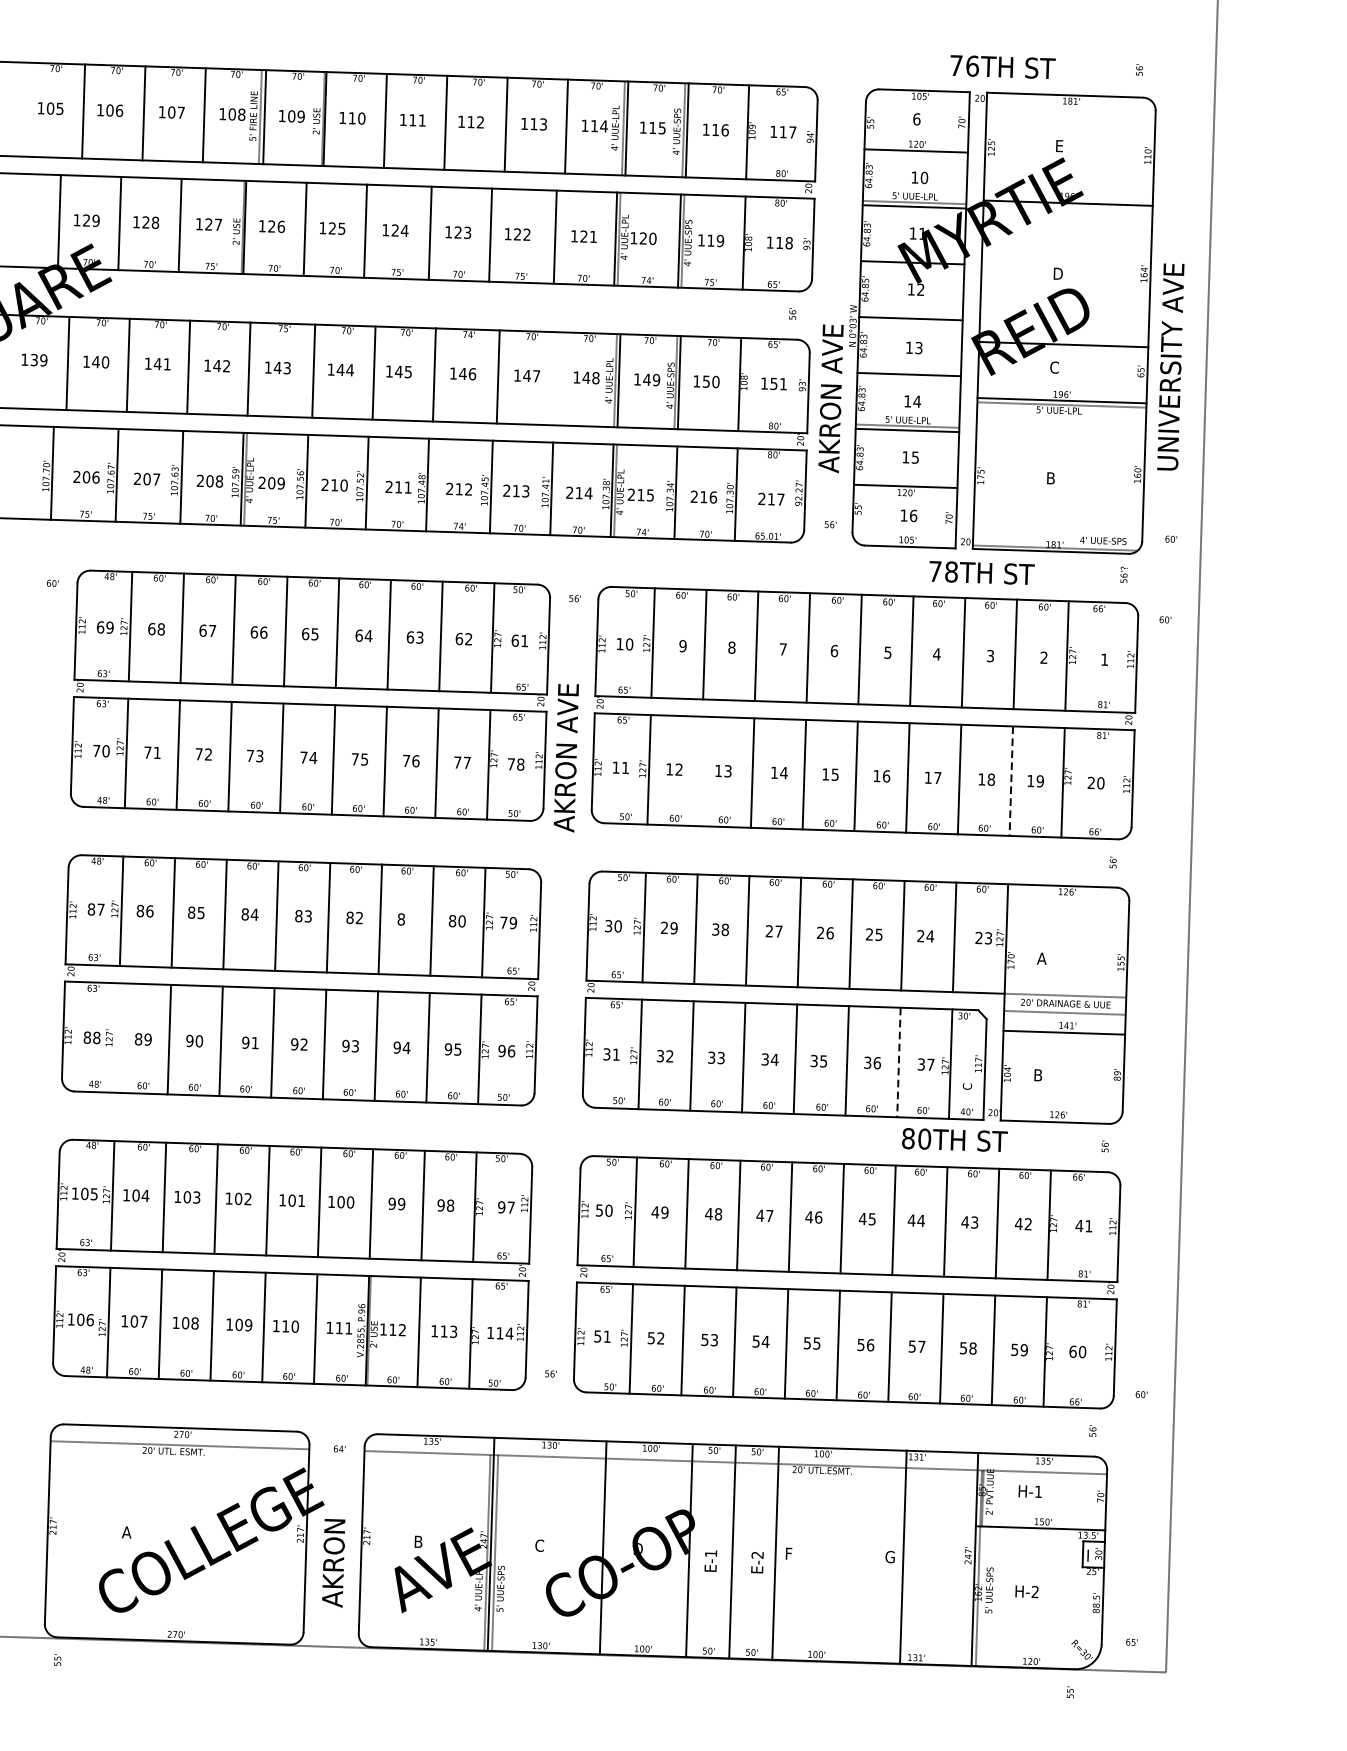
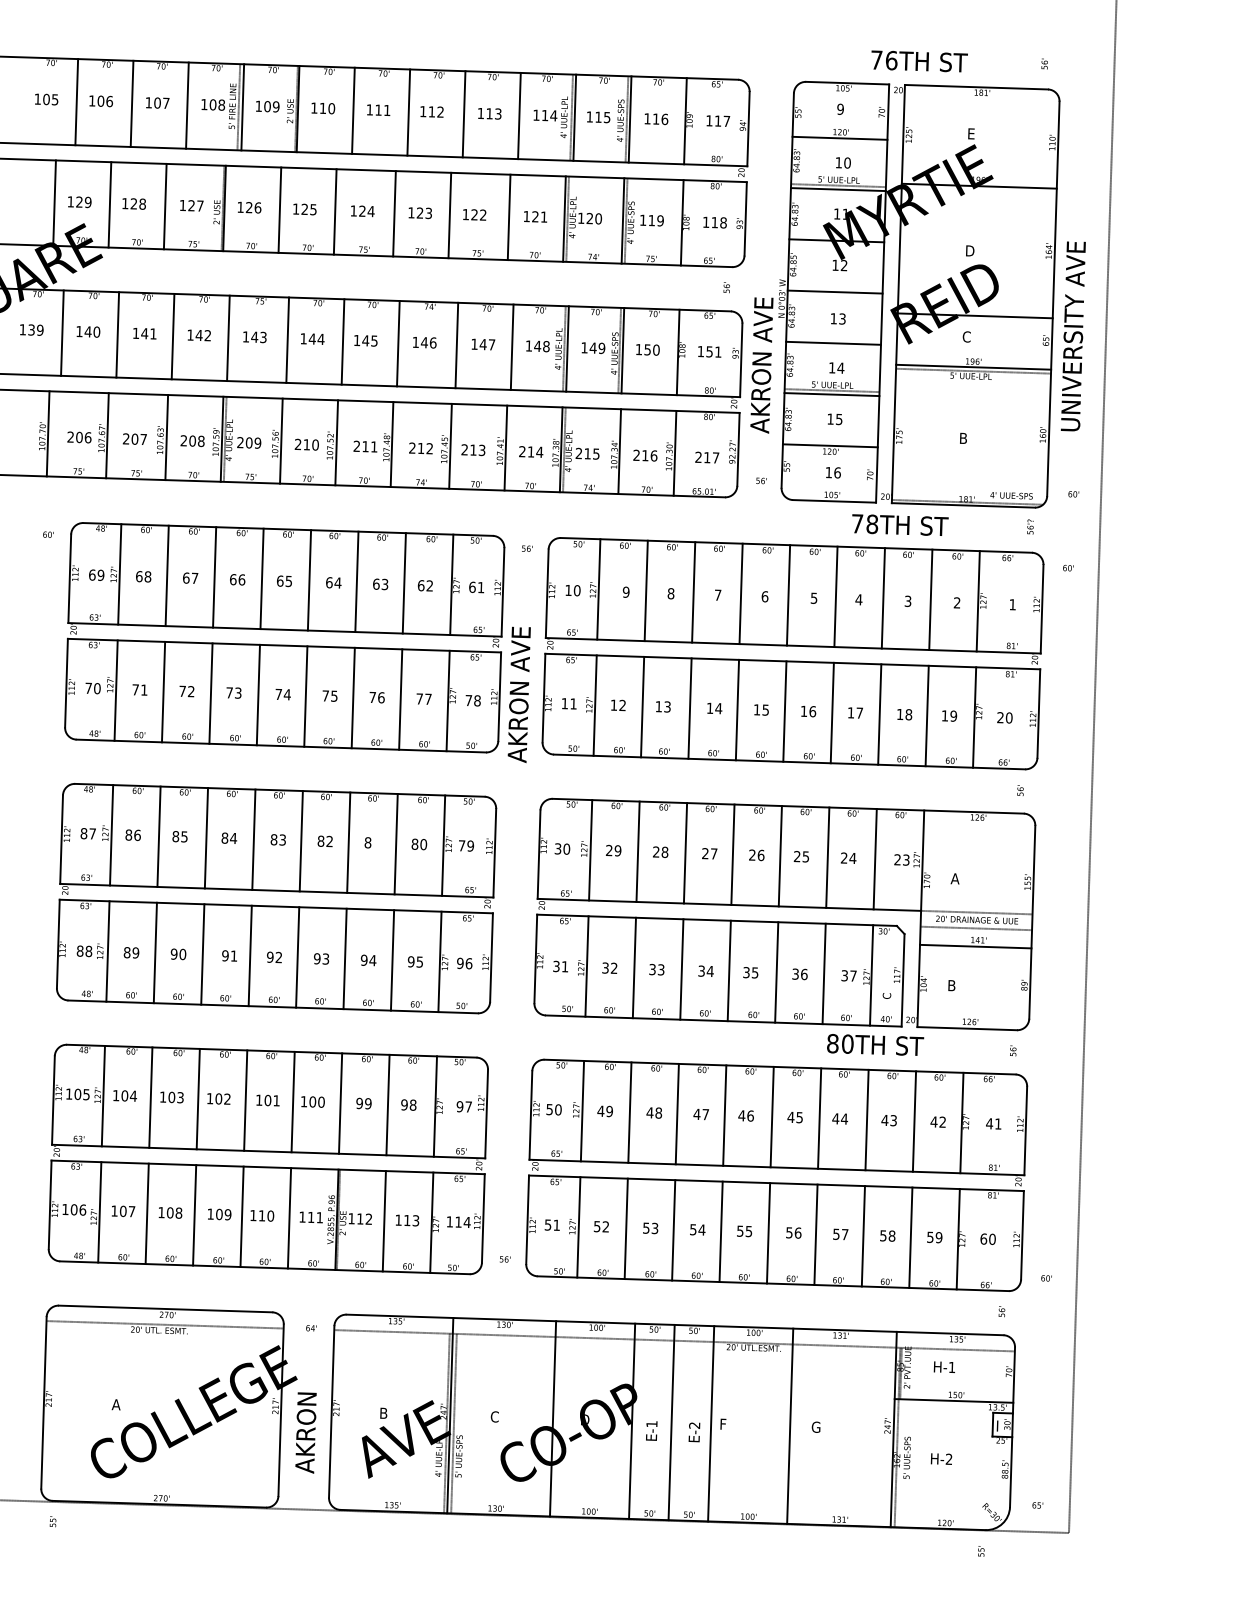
text: (916, 118) -> (840, 108), 6 -> 9
line: (557, 378) -> (511, 346), added
line: (700, 770) -> (642, 706), added
line: (1011, 781) -> (927, 716), dashed -> solid
text: (716, 930) -> (656, 852), 38 -> 28
line: (117, 1038) -> (107, 951), added
line: (899, 1063) -> (824, 974), dashed -> solid
line: (903, 1556) -> (790, 1425), moved

